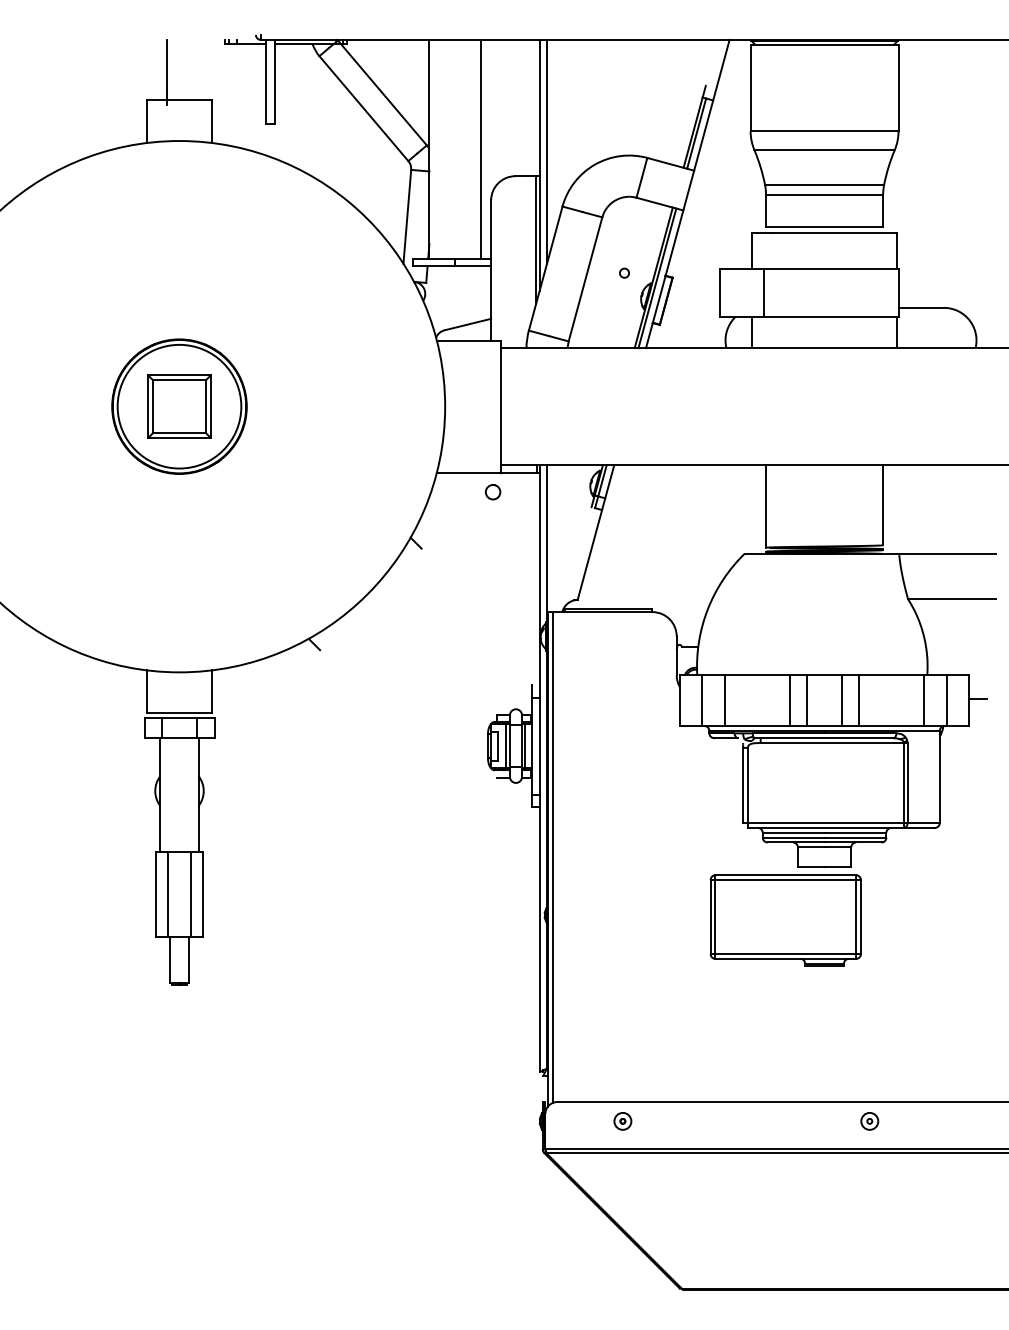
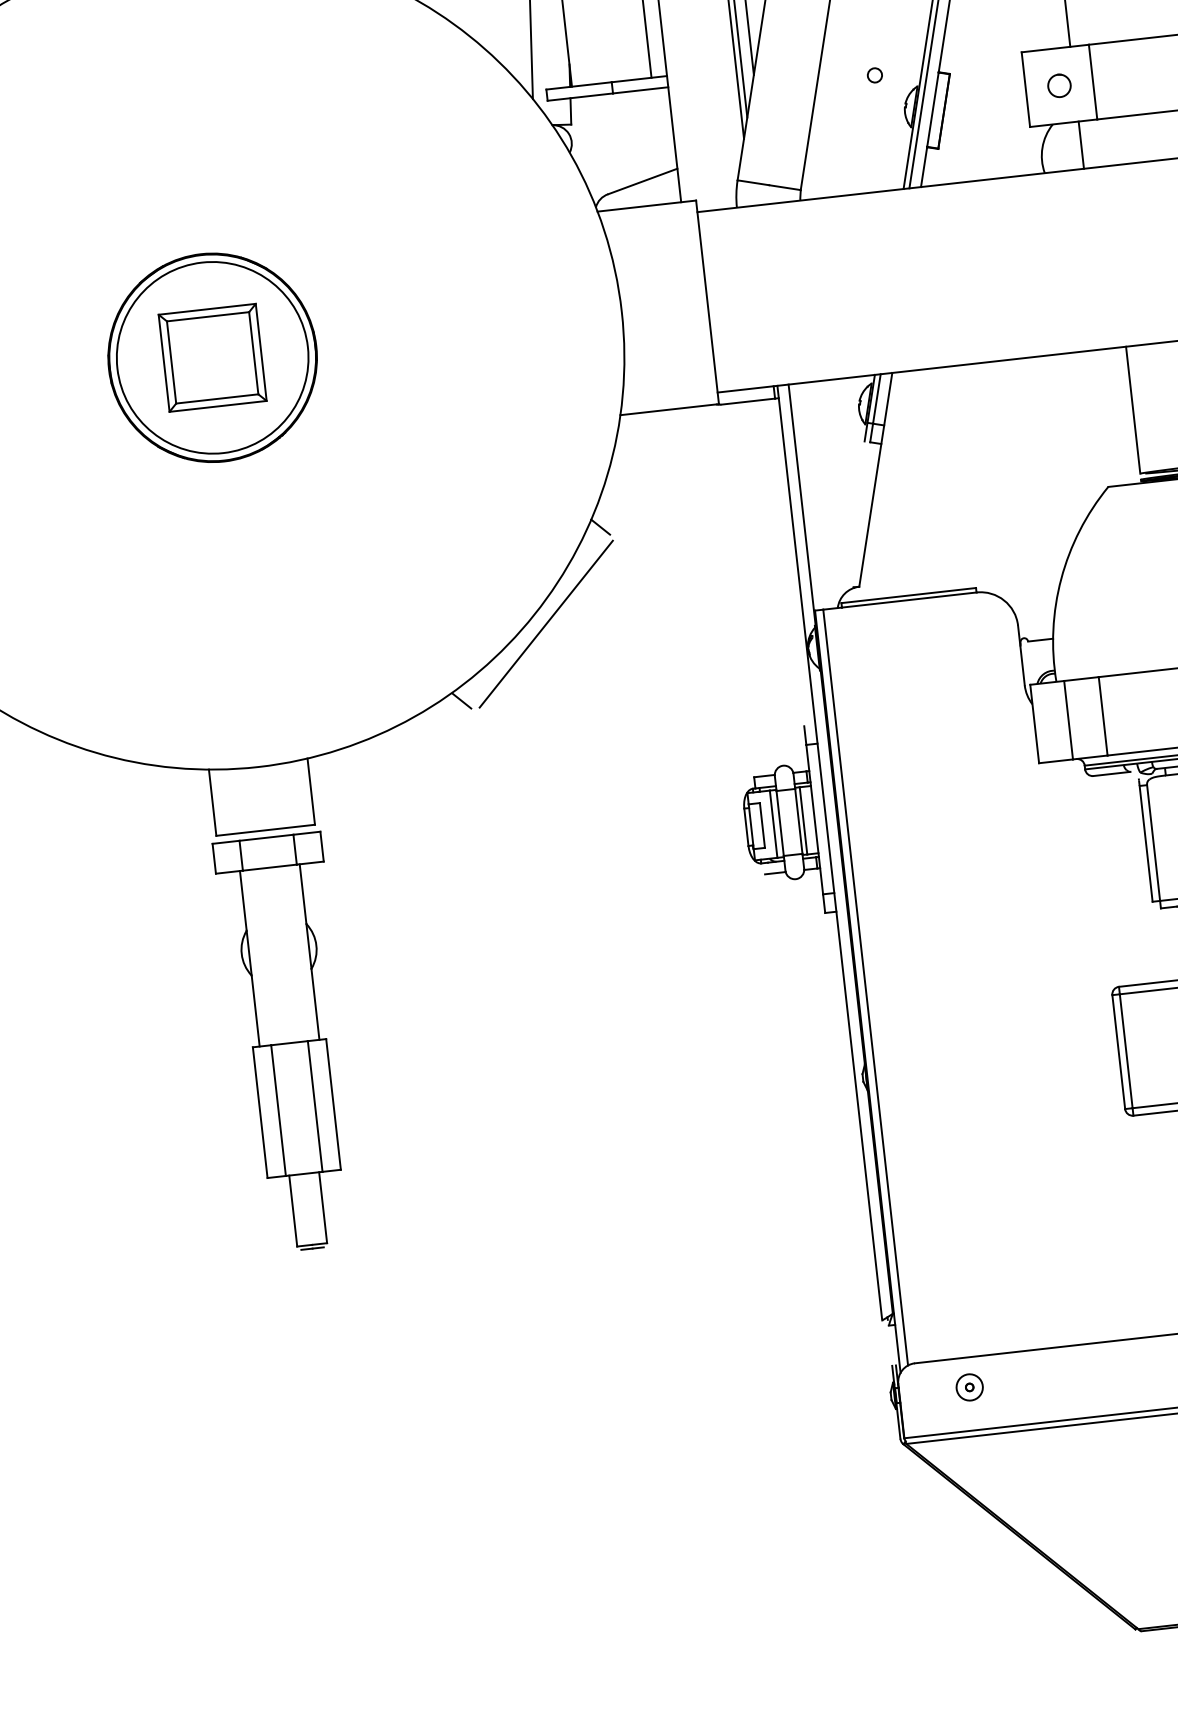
circle: (493, 492) -> (1060, 86), moved
line: (373, 601) -> (545, 624), added
part: (622, 1121) -> (969, 1387), moved

